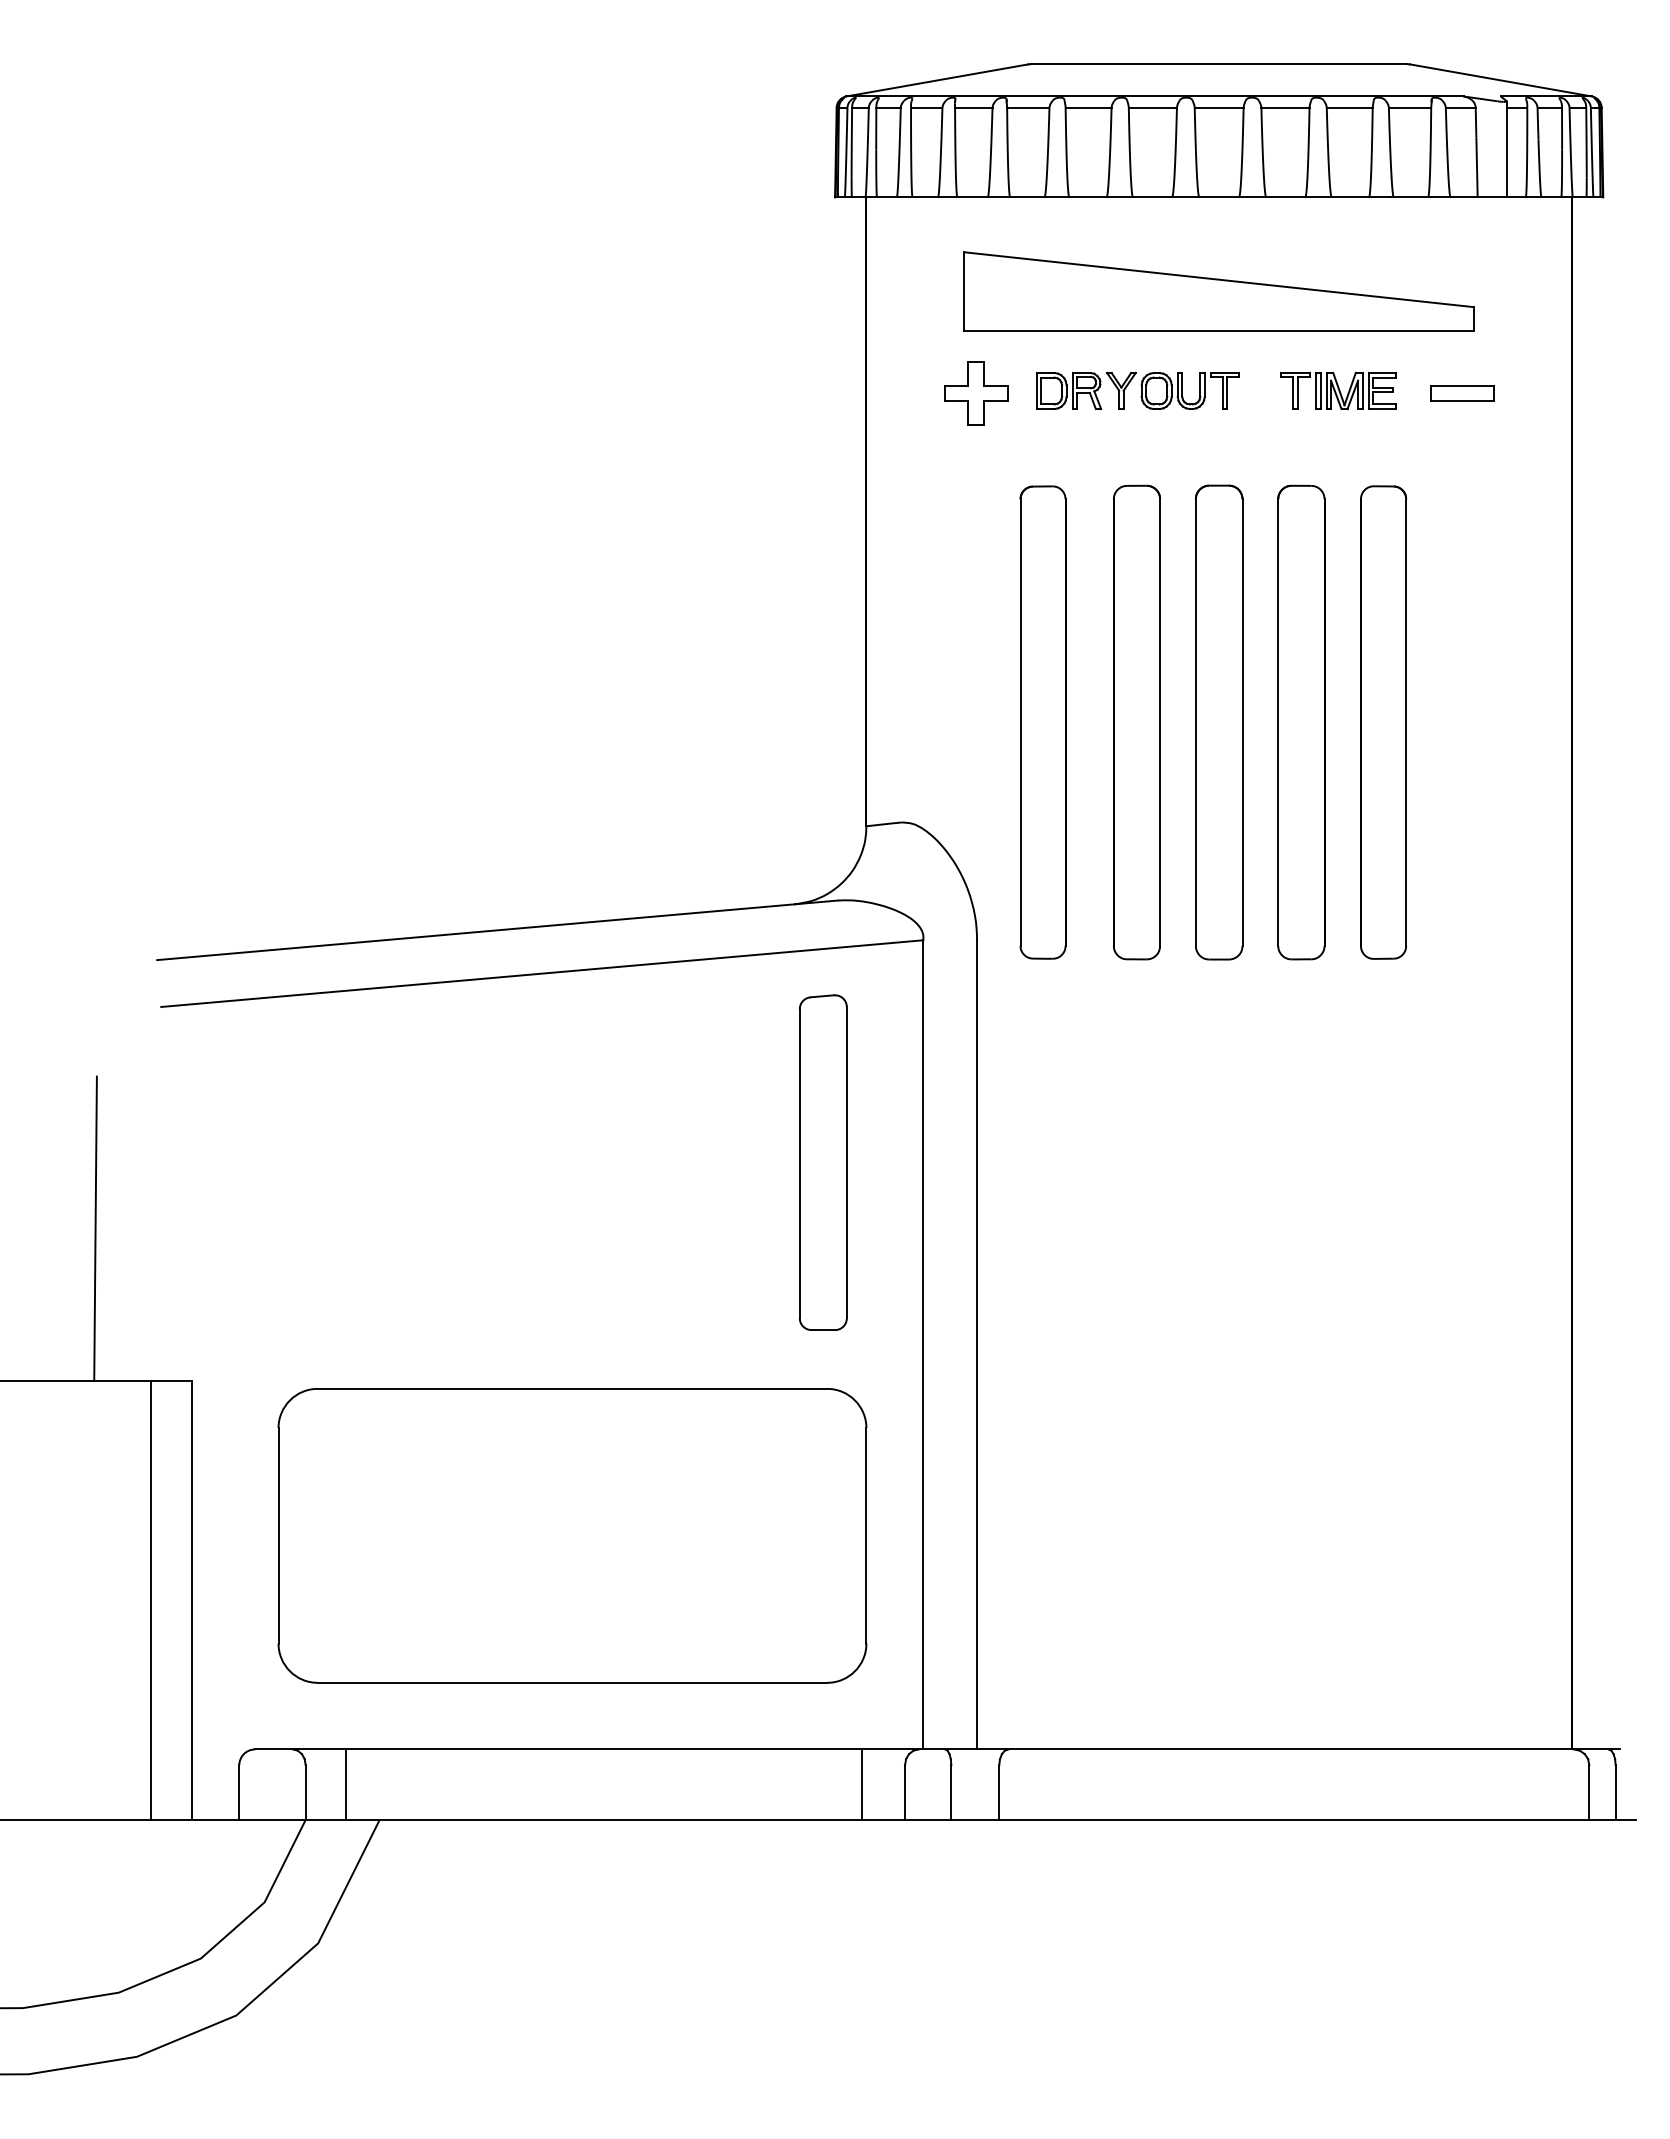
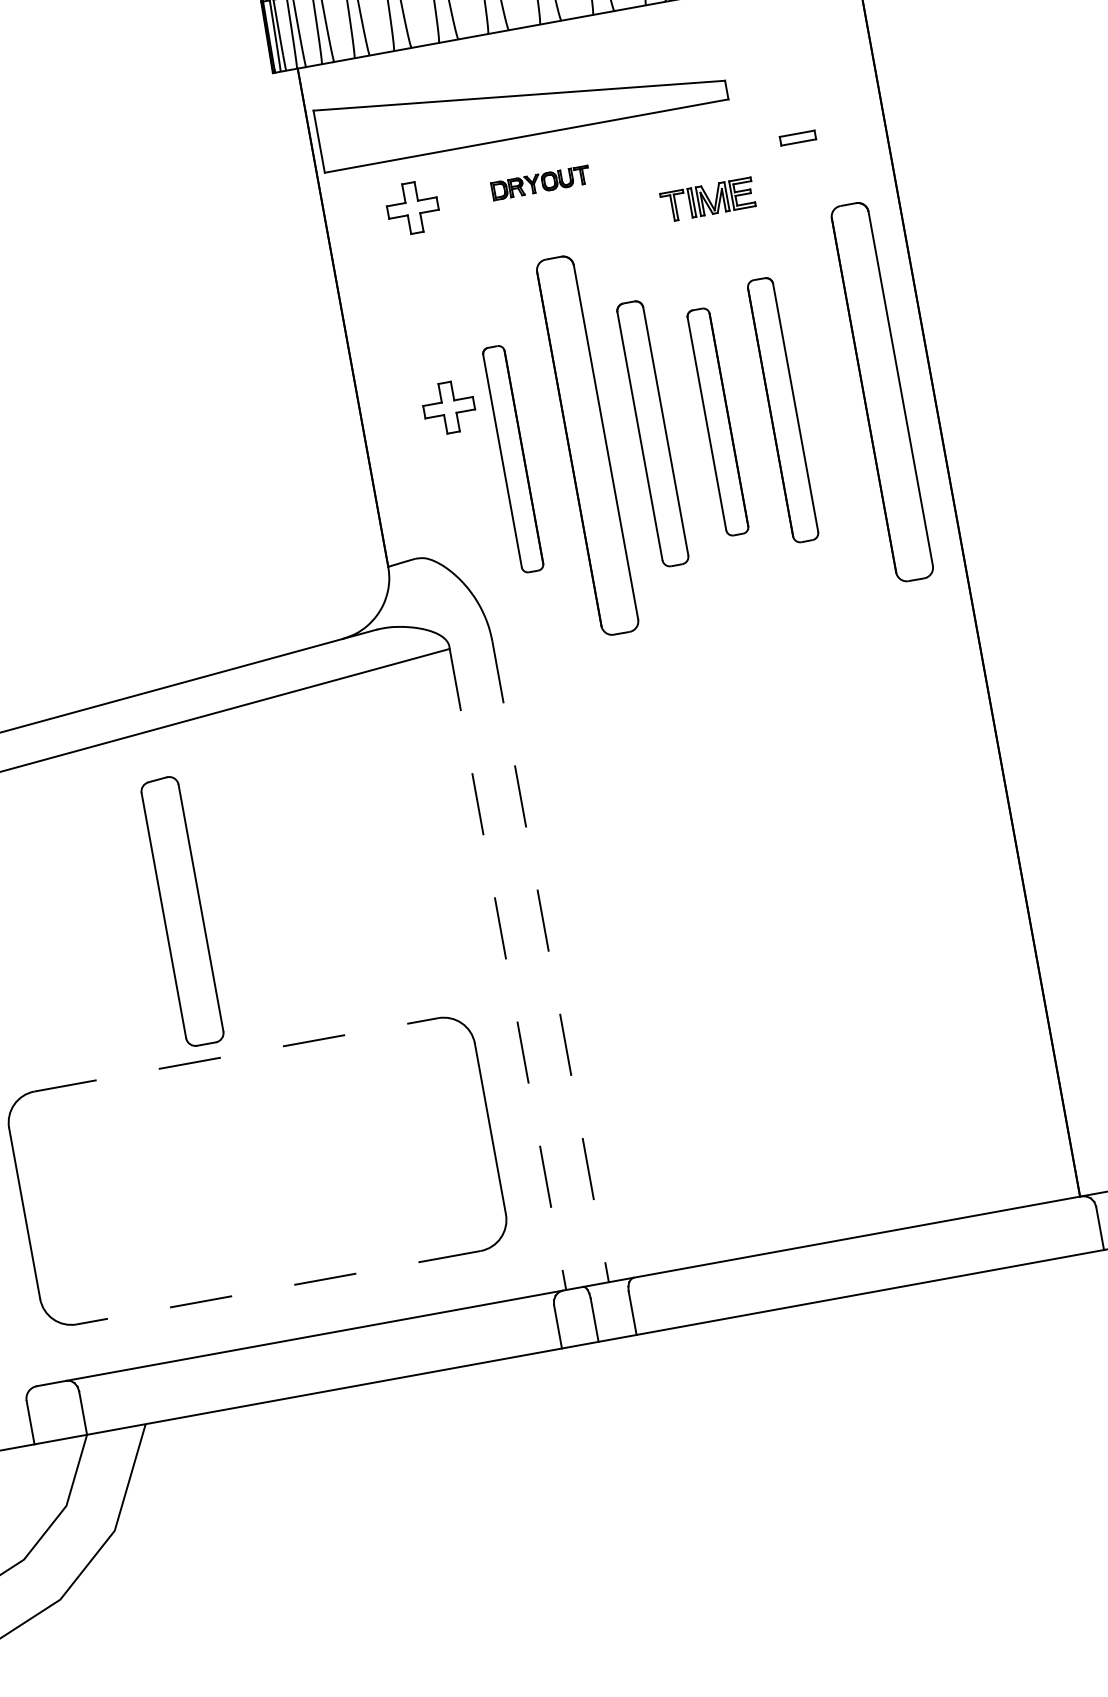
part: (1218, 291) -> (520, 105), moved
part: (1338, 390) -> (707, 199), moved
part: (1137, 391) -> (540, 183), size x0.6
part: (1462, 393) -> (798, 138), size x0.7
part: (976, 645) -> (449, 407), added
part: (1042, 722) -> (512, 459), size x0.6
part: (1219, 722) -> (653, 433), size x0.7
part: (1301, 722) -> (718, 421), size x0.6
part: (1383, 722) -> (782, 410), size x0.7
part: (1508, 722) -> (881, 392), added
part: (822, 1162) -> (181, 911), moved
line: (923, 1344) -> (508, 969), solid -> dashed
line: (977, 1344) -> (550, 961), solid -> dashed
line: (572, 1388) -> (236, 1054), solid -> dashed
line: (572, 1682) -> (278, 1287), solid -> dashed
line: (345, 1784) -> (113, 1400), removed
line: (862, 1784) -> (523, 1326), removed

